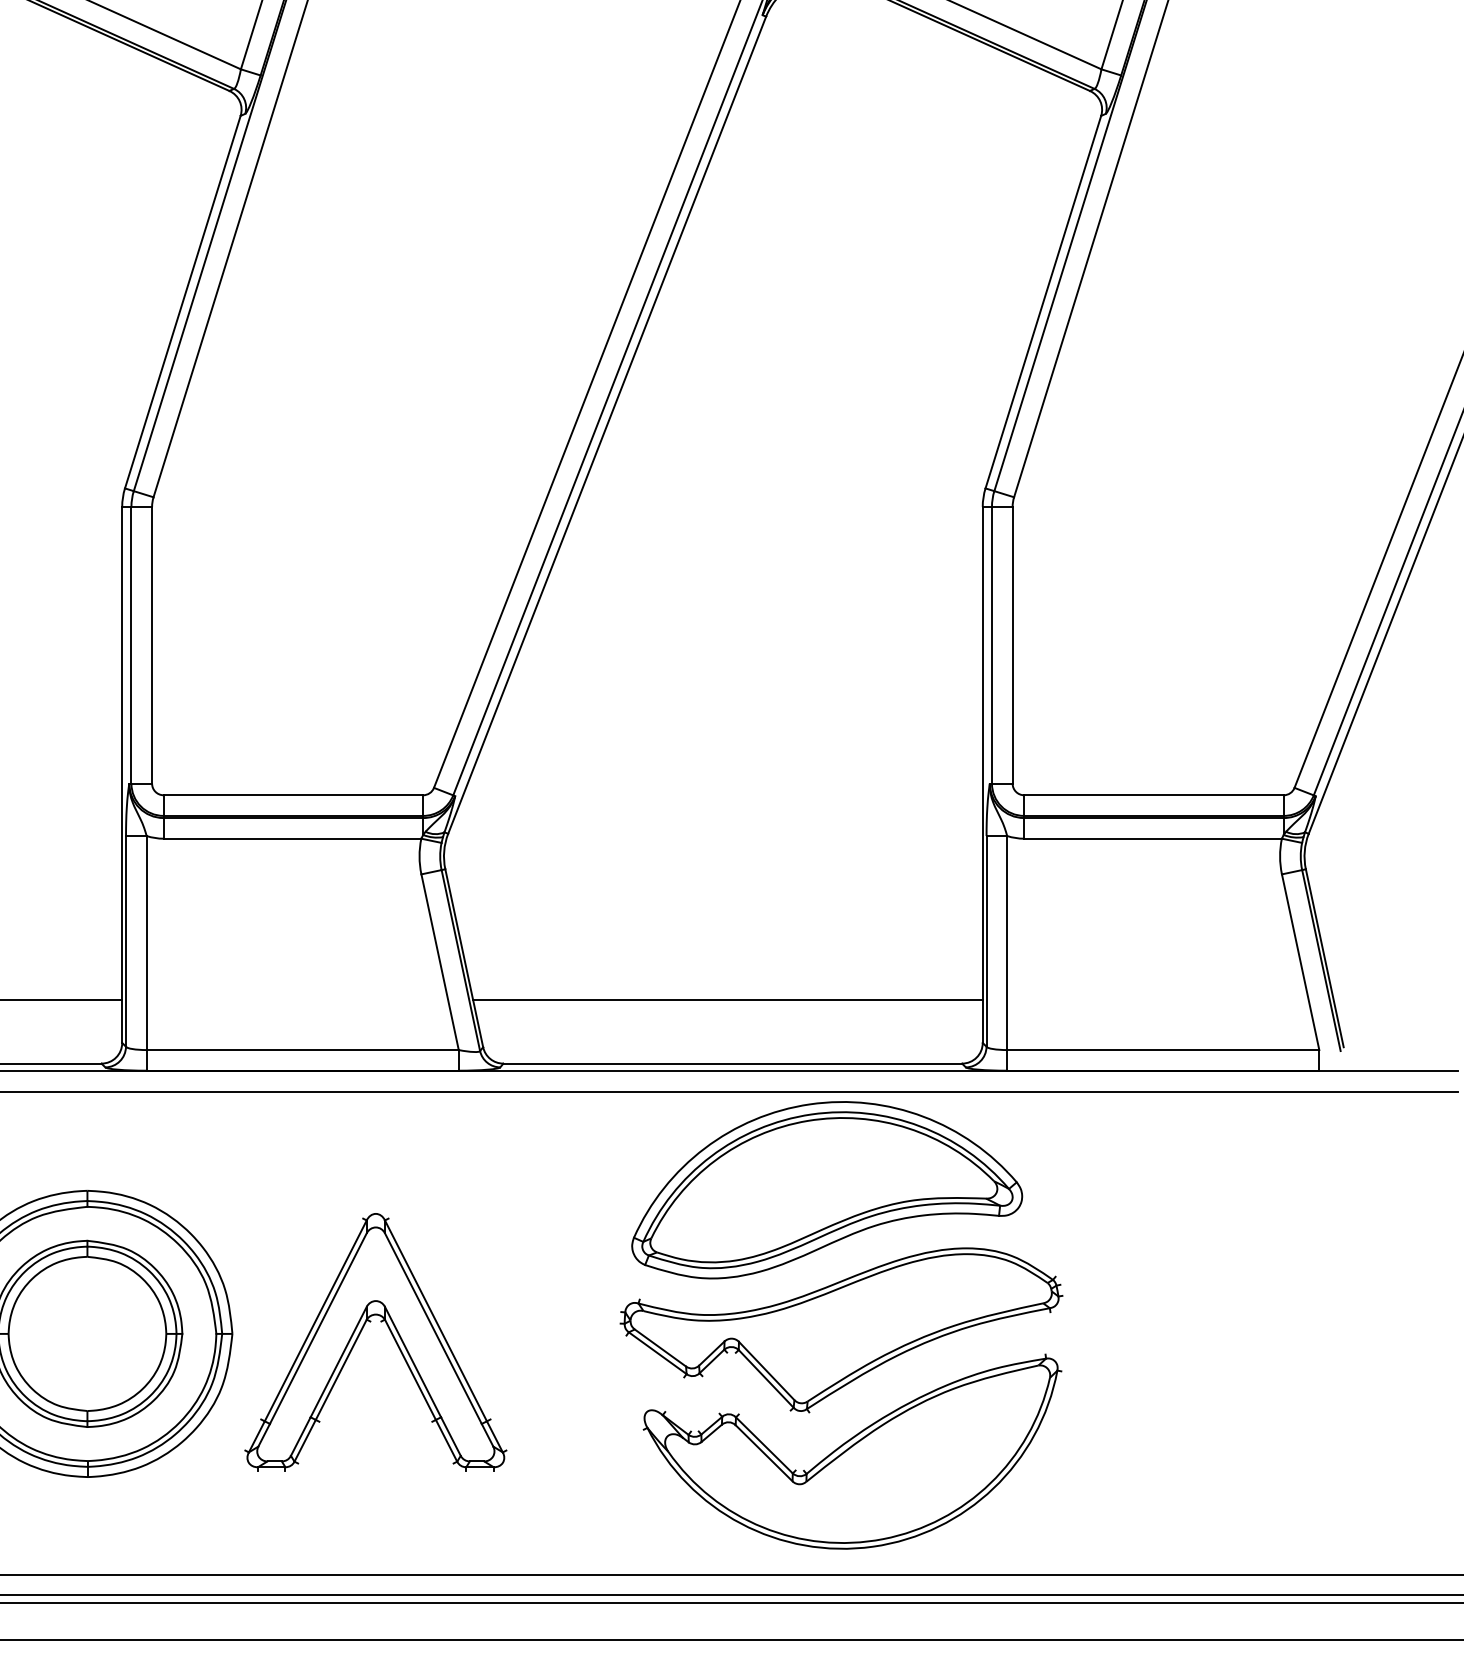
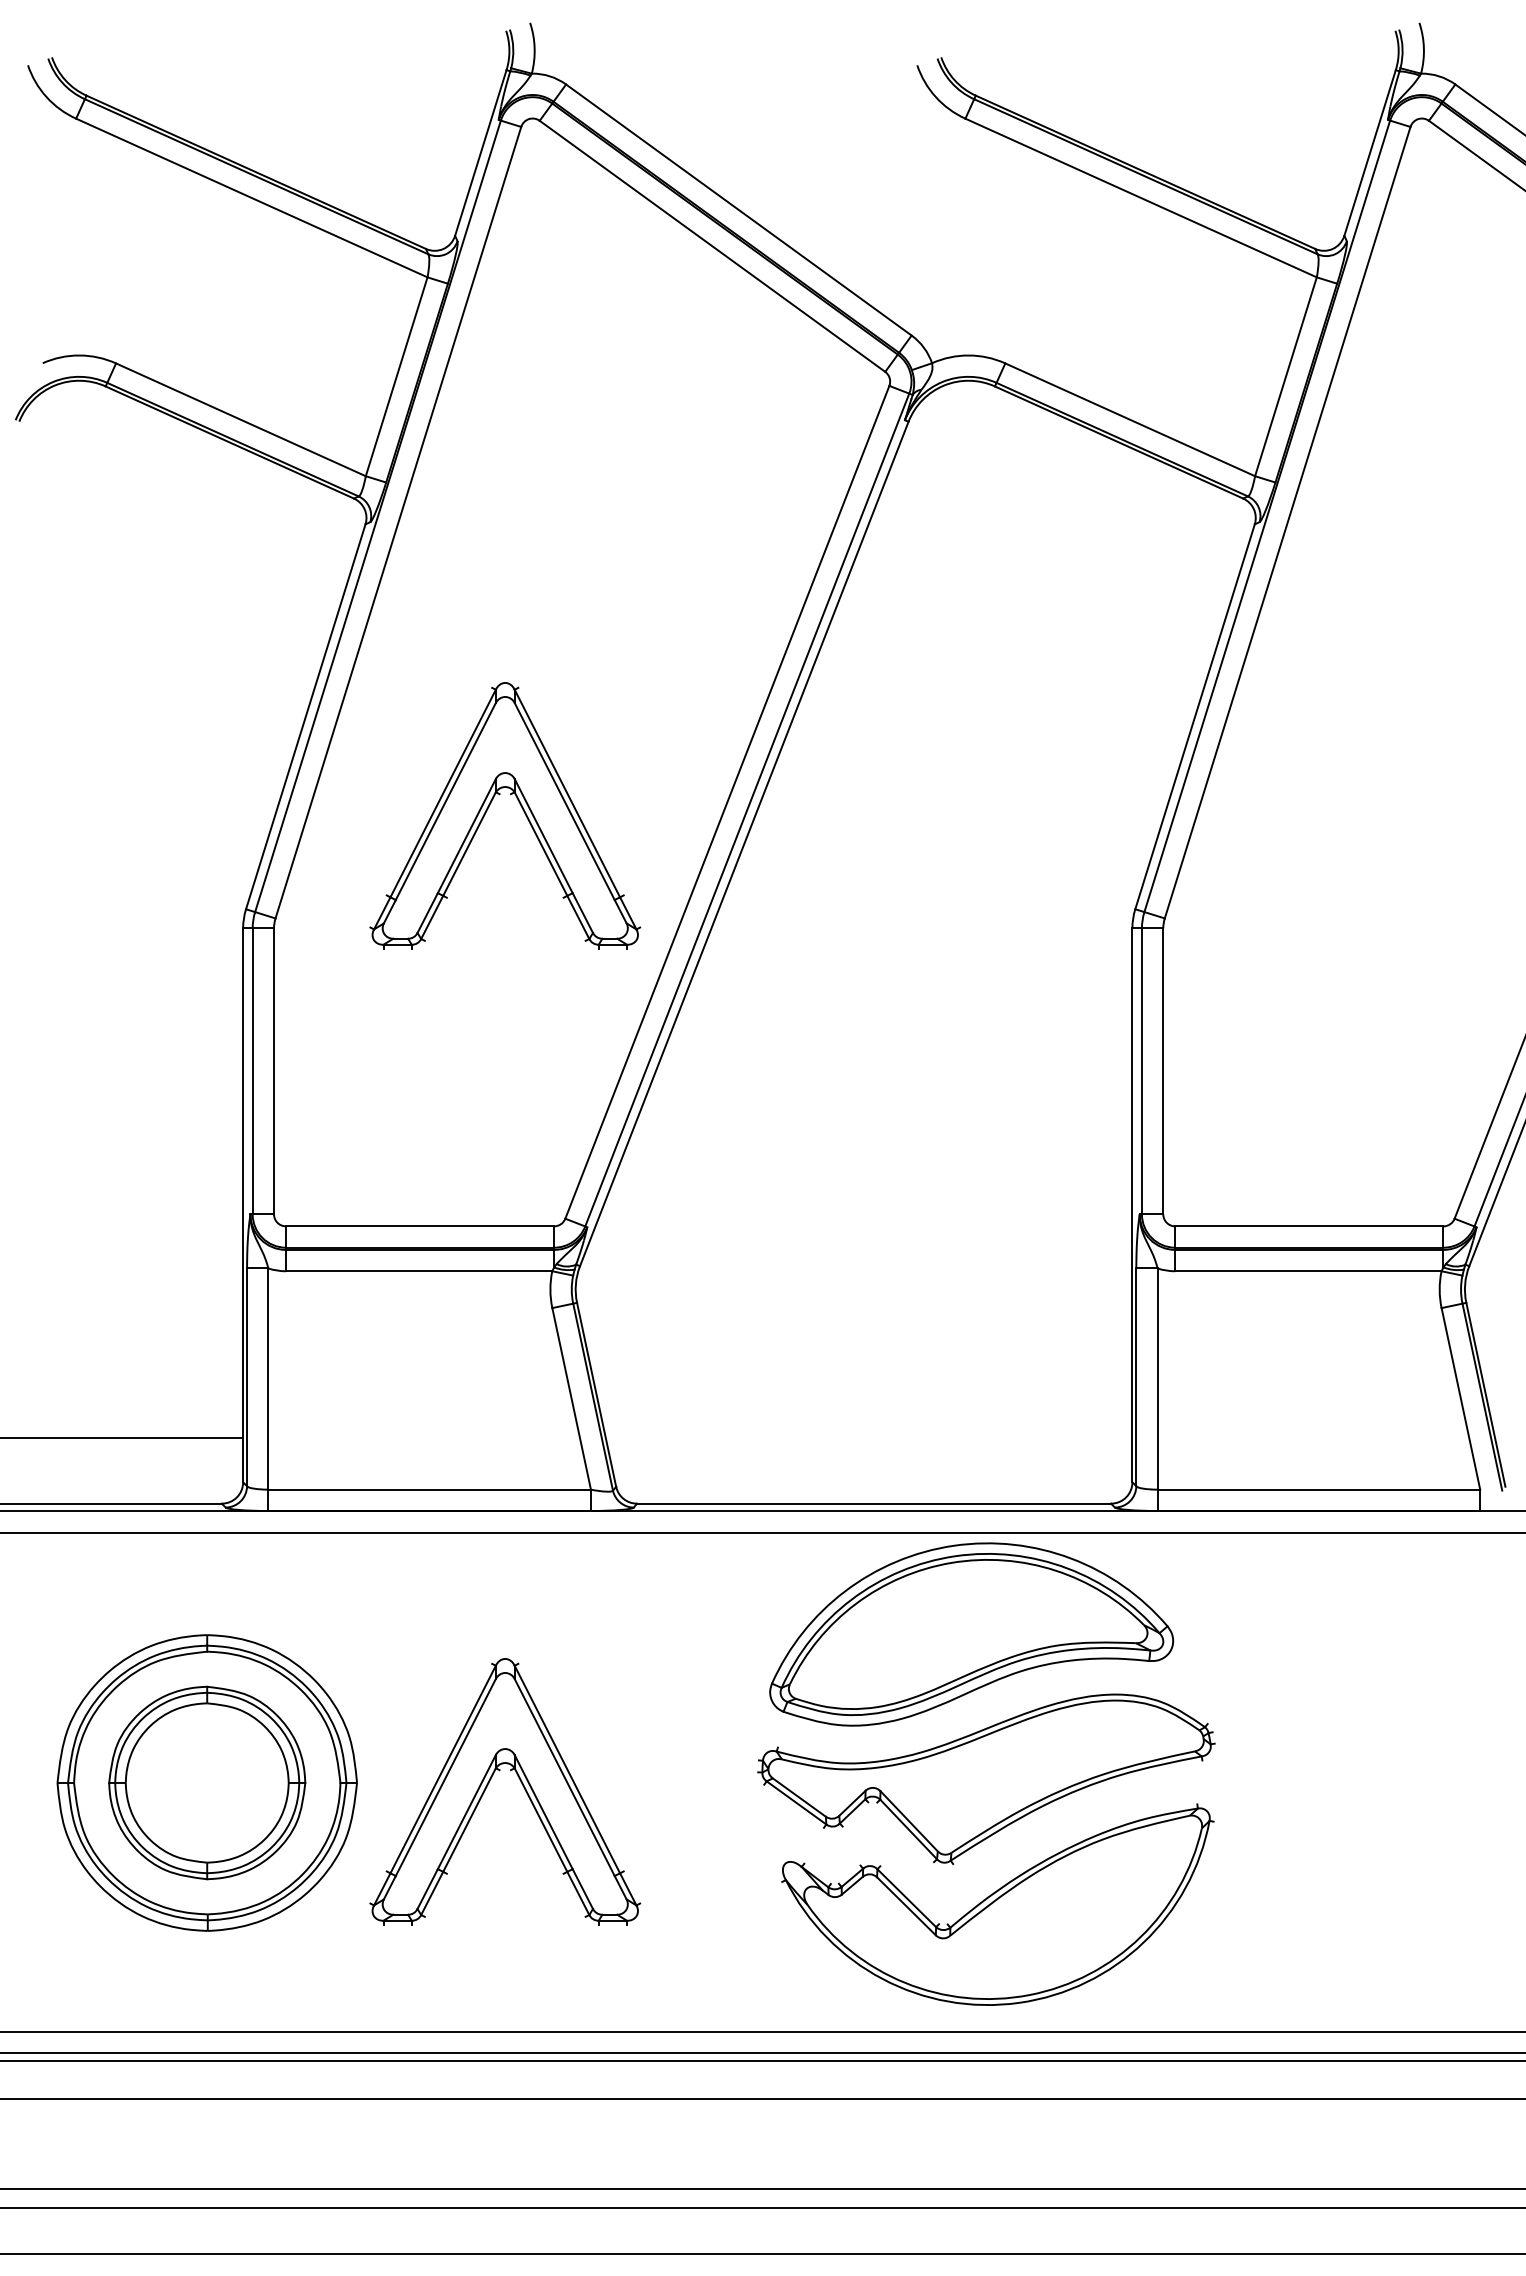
part: (391, 390) -> (521, 808), added
line: (727, 999) -> (868, 1437), removed

